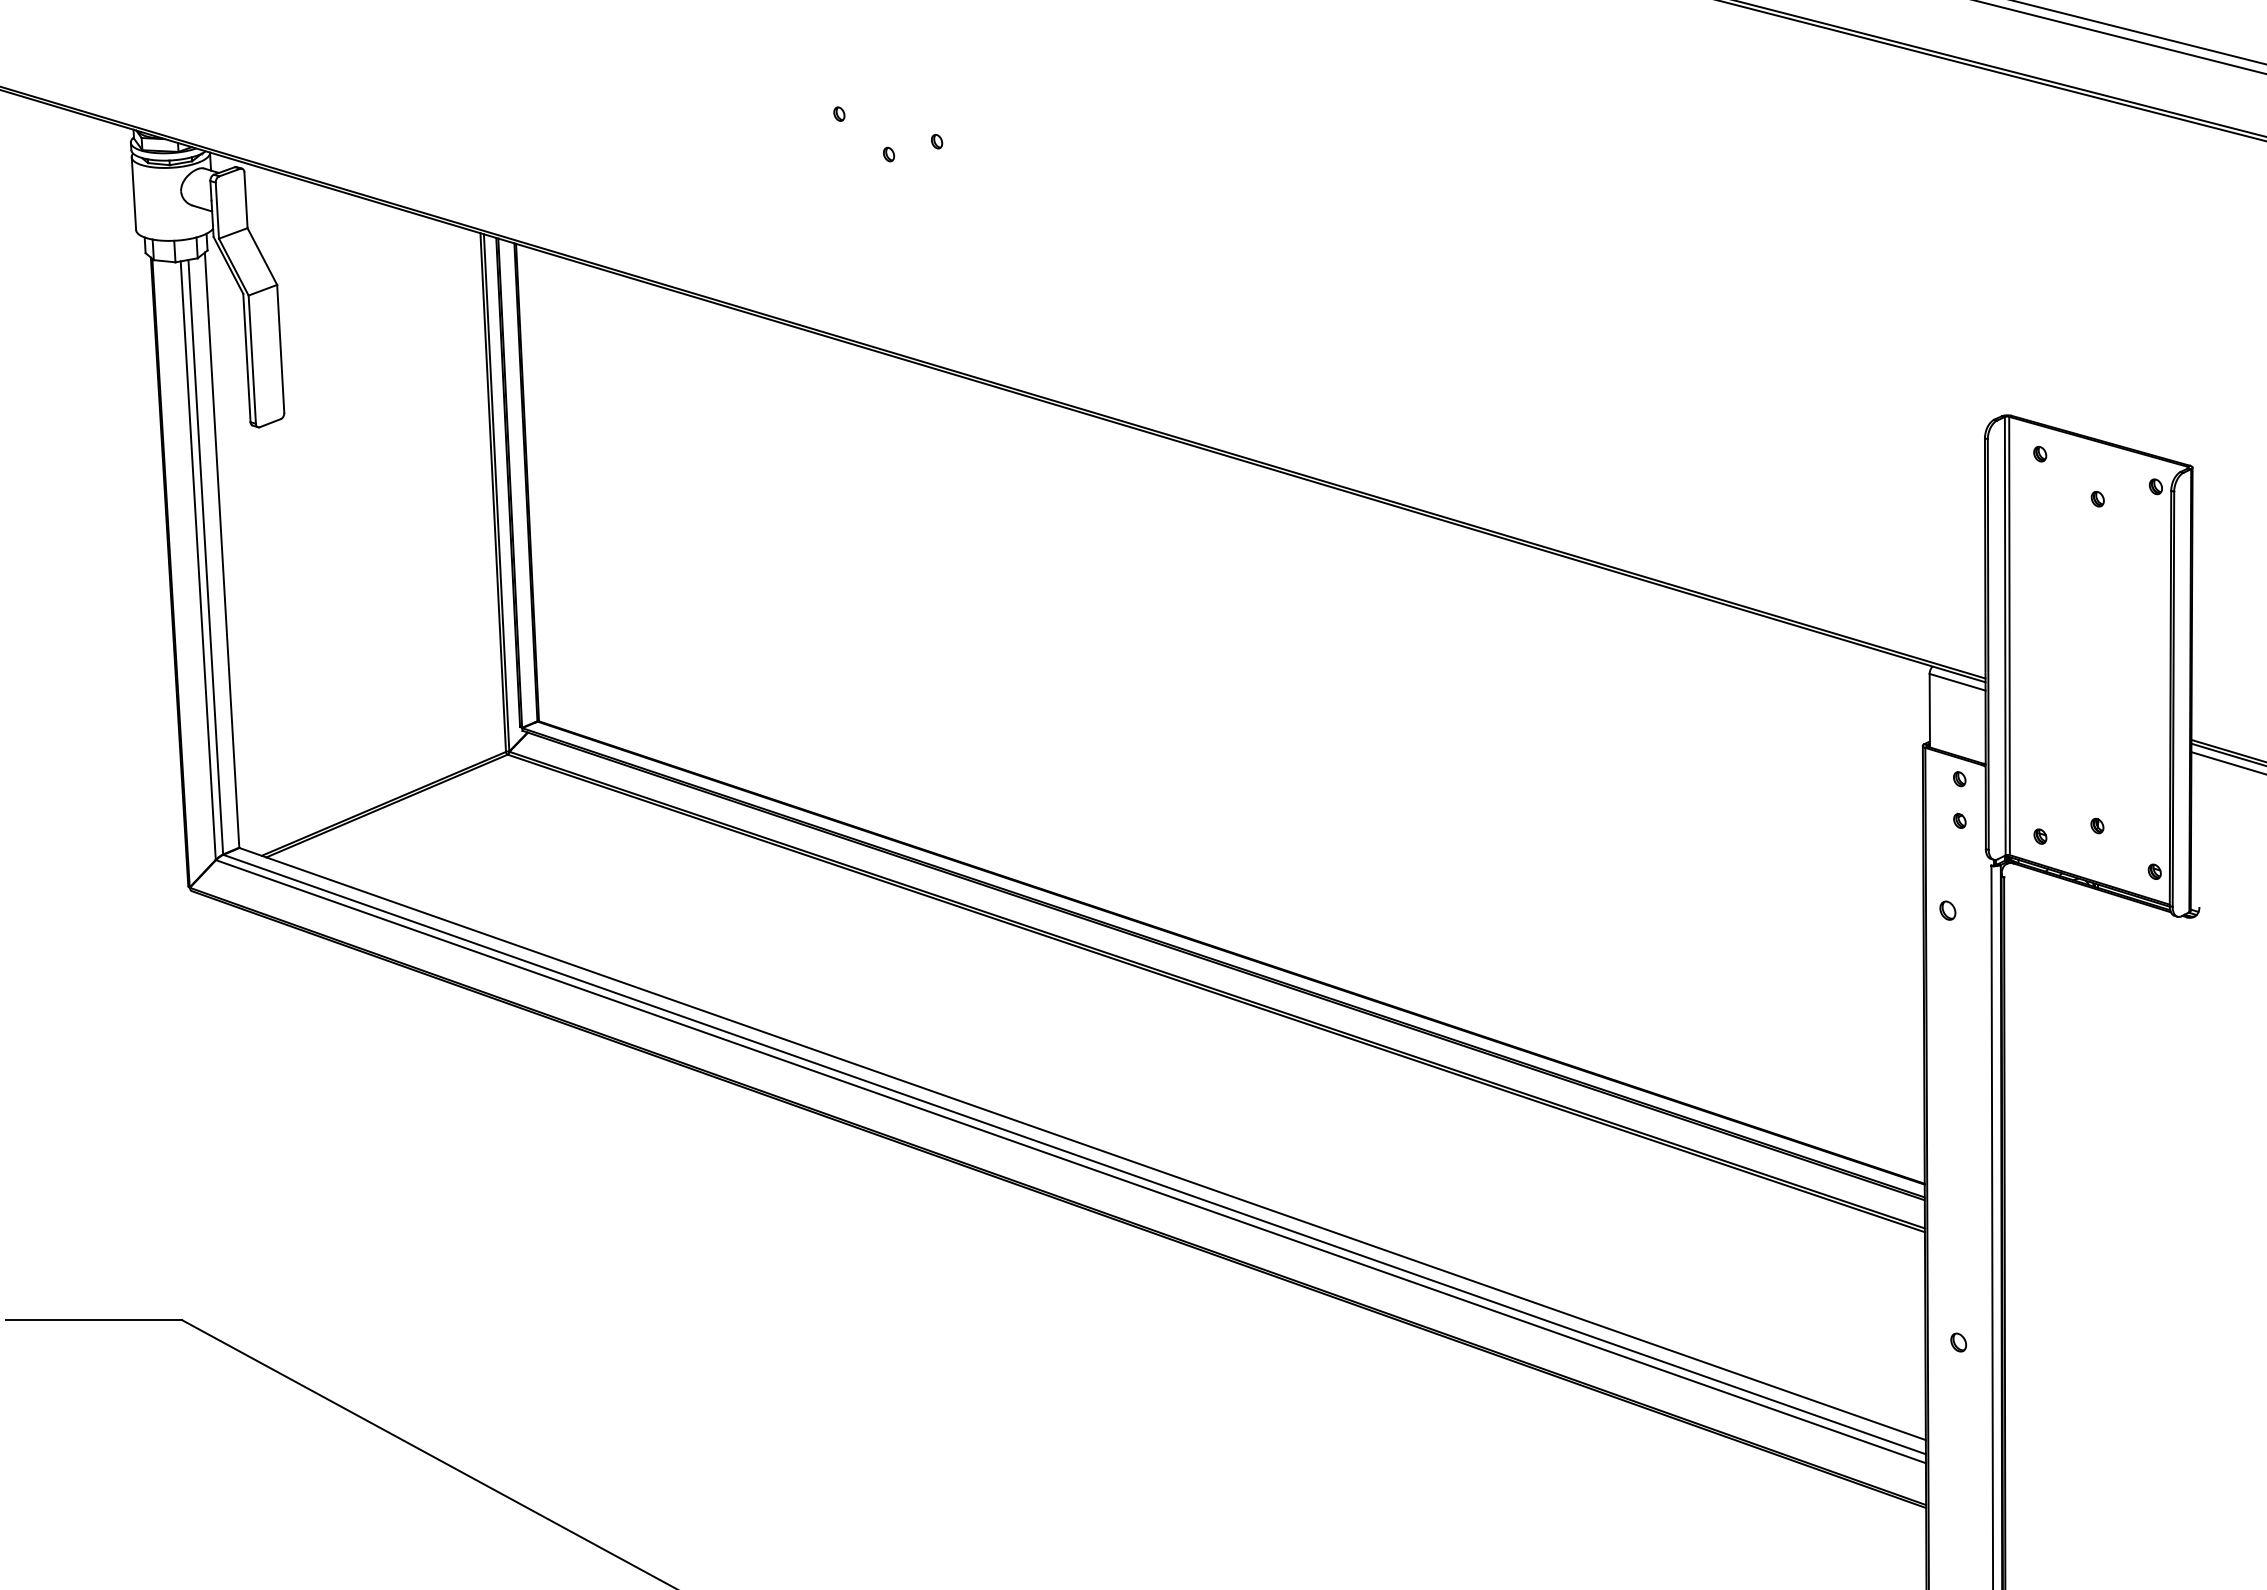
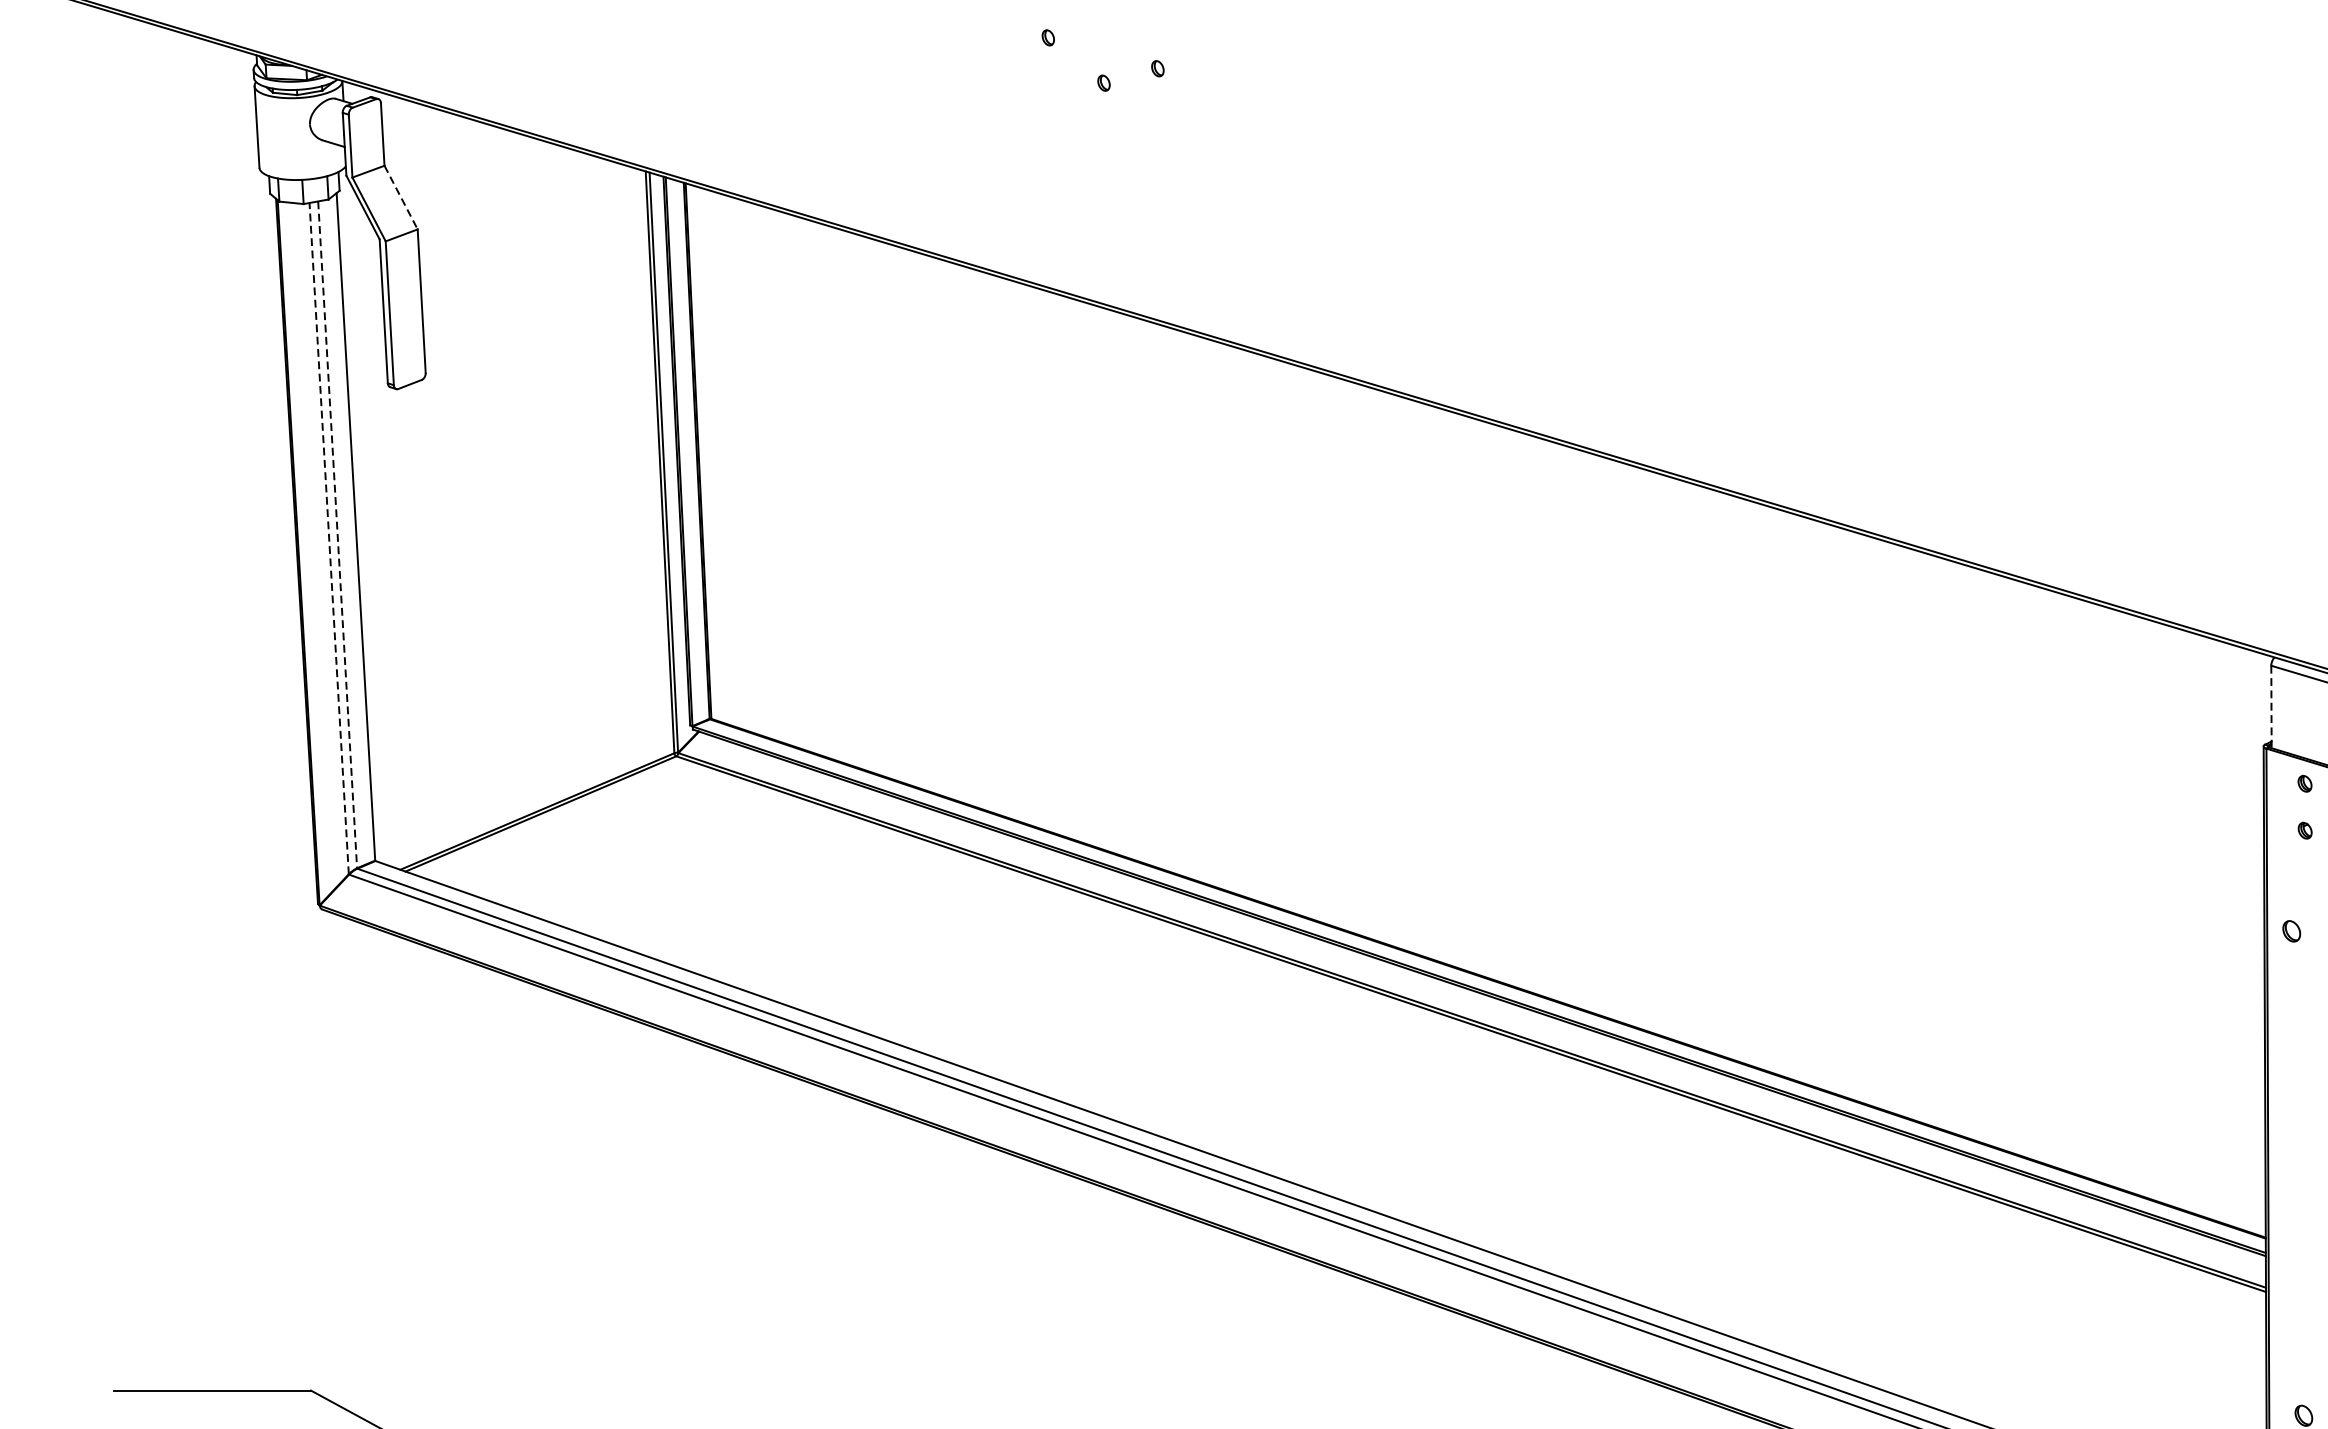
line: (262, 256) -> (401, 197), solid -> dashed
line: (205, 557) -> (337, 535), solid -> dashed
line: (198, 560) -> (329, 538), solid -> dashed
line: (1929, 710) -> (2271, 706), solid -> dashed

